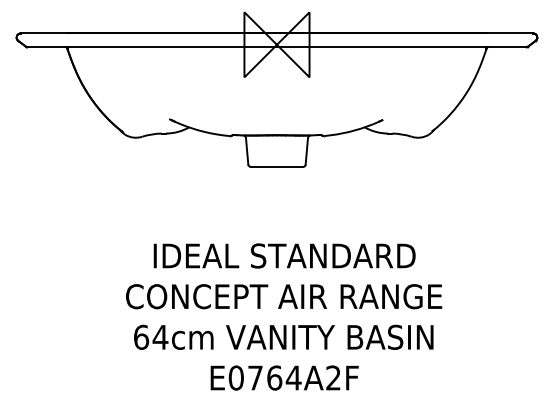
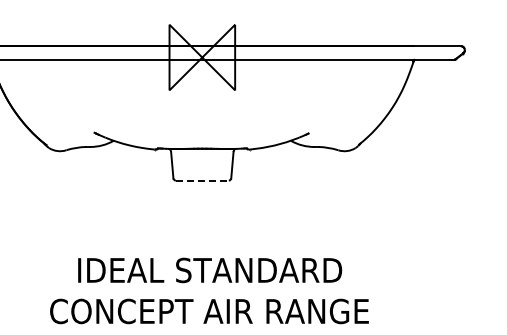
line: (277, 166) -> (202, 180), solid -> dashed

